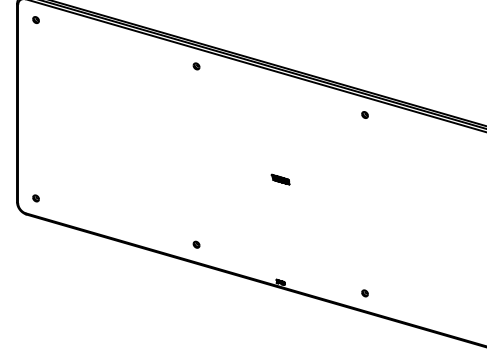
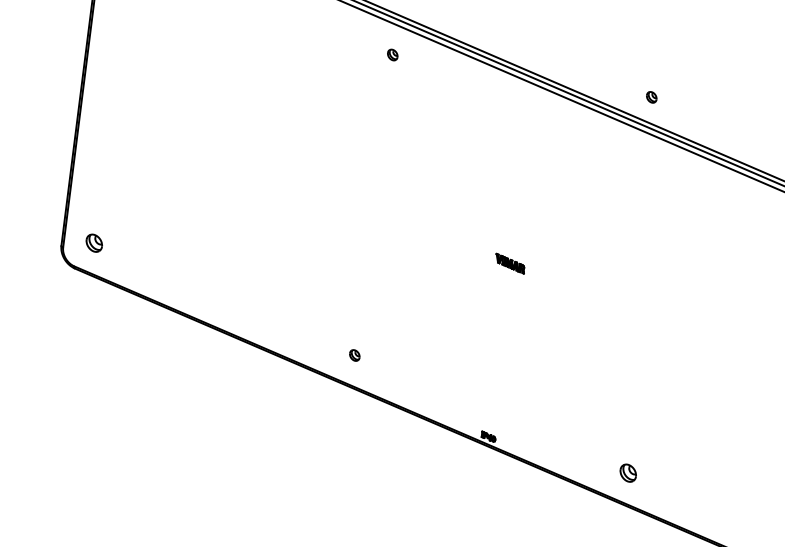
part: (364, 114) -> (650, 96), moved
part: (35, 198) -> (93, 243), size x1.6
part: (364, 293) -> (627, 473), size x1.6

